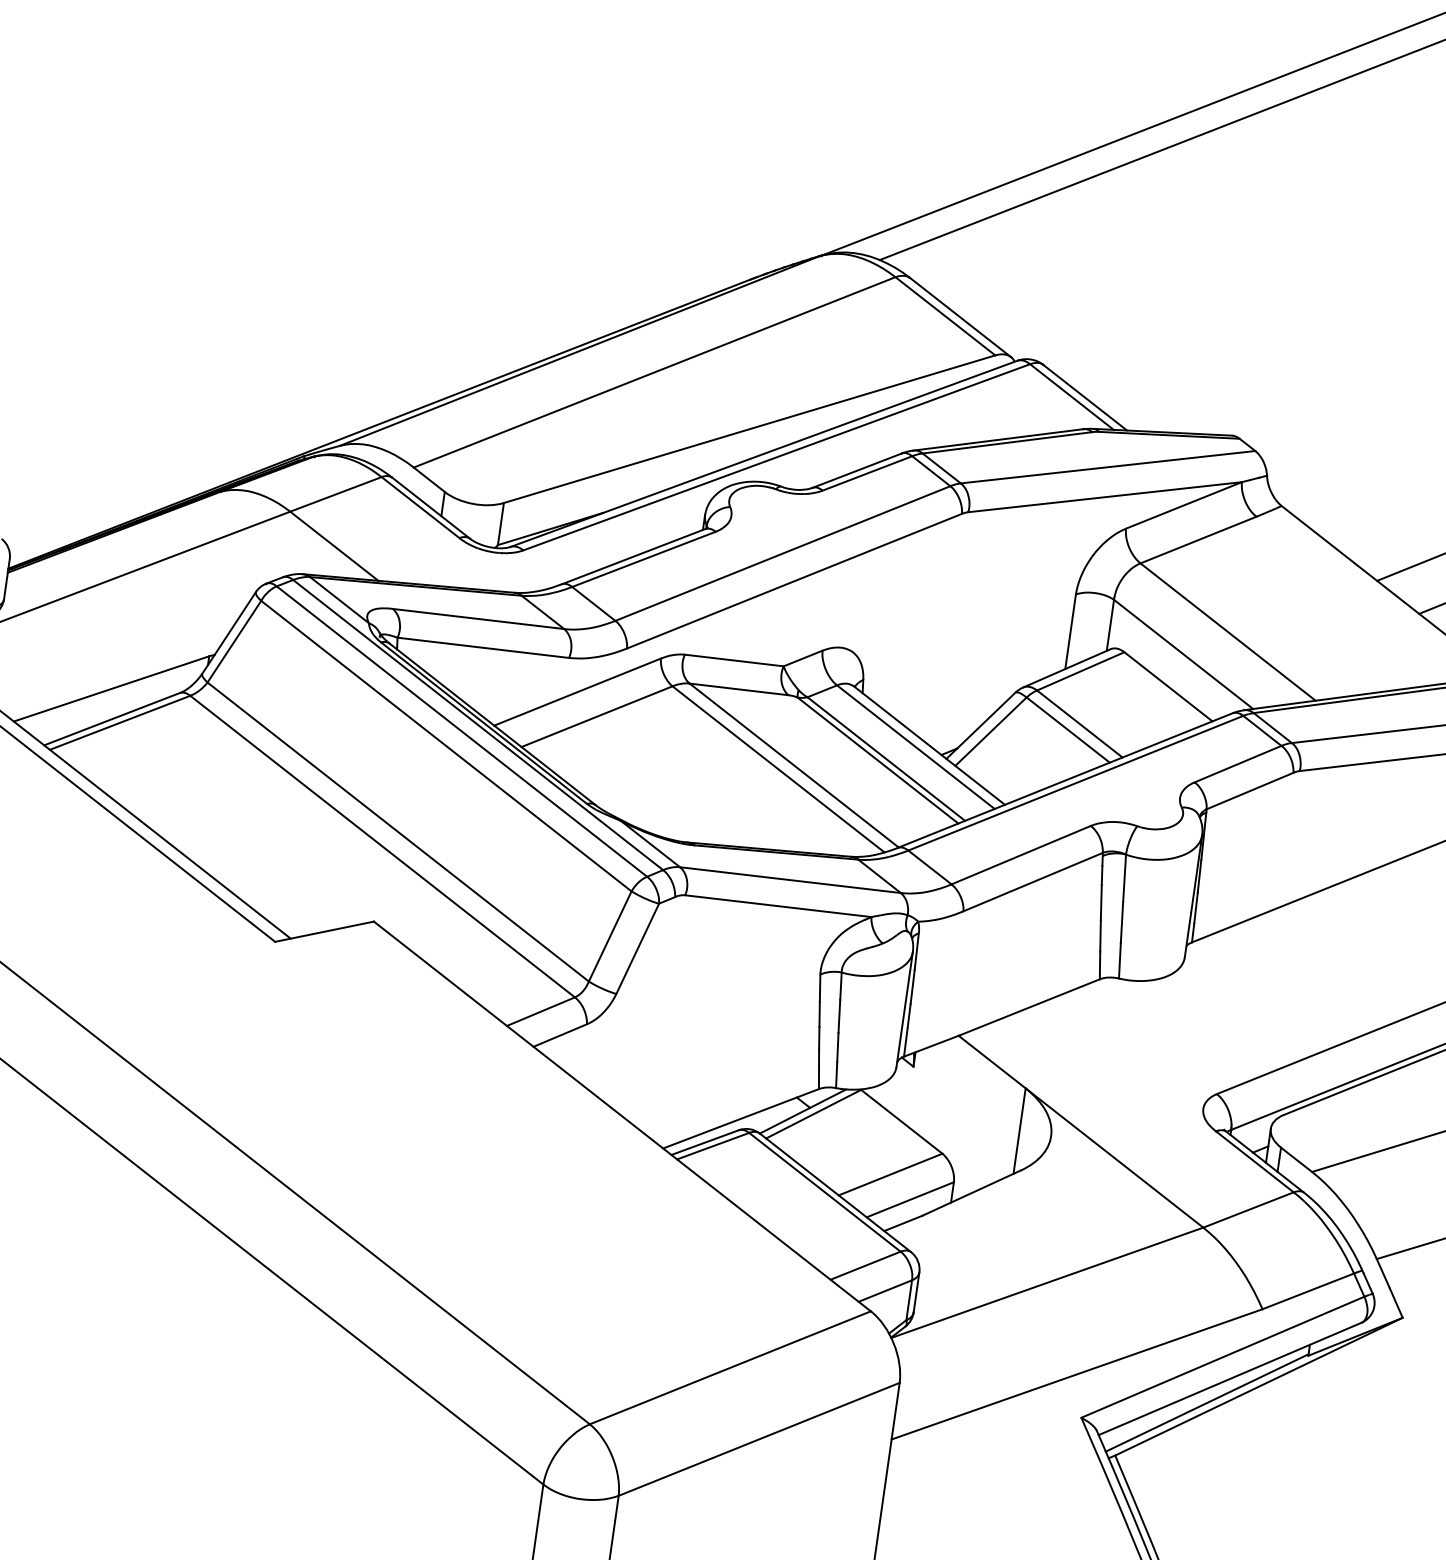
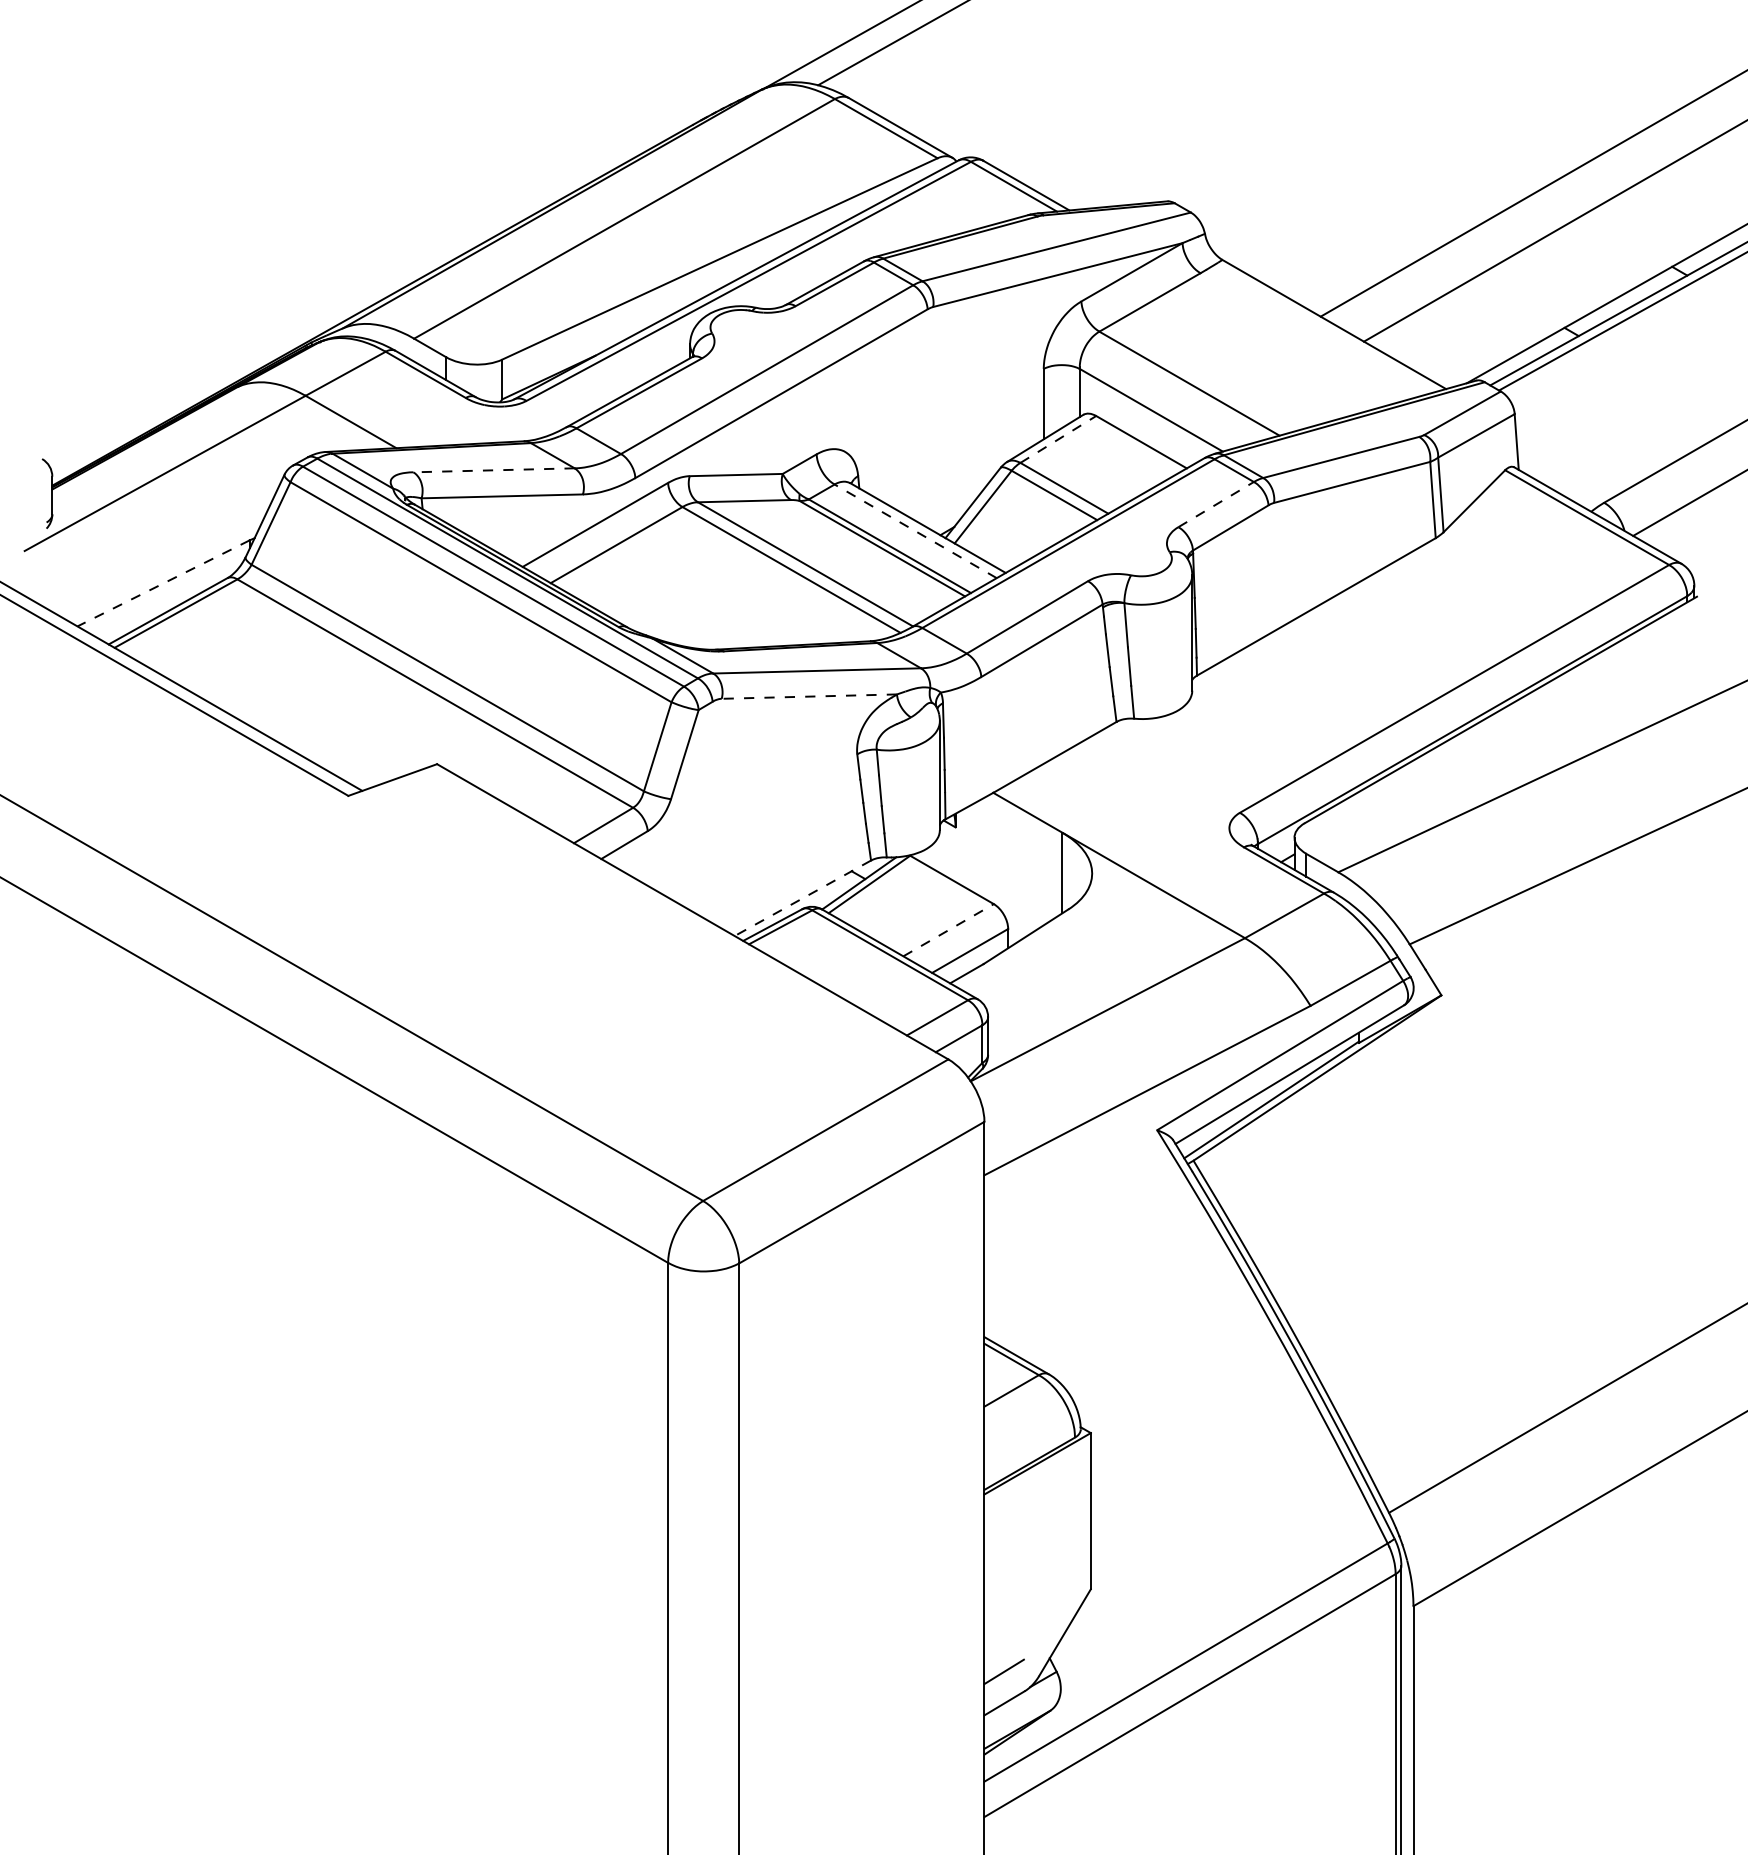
line: (478, 619) -> (494, 470), solid -> dashed
line: (1080, 671) -> (1058, 439), solid -> dashed
line: (111, 689) -> (163, 583), solid -> dashed
line: (915, 747) -> (915, 531), solid -> dashed
line: (1238, 764) -> (1216, 504), solid -> dashed
line: (778, 906) -> (809, 696), solid -> dashed
line: (740, 1118) -> (802, 898), solid -> dashed
line: (891, 1173) -> (949, 929), solid -> dashed

